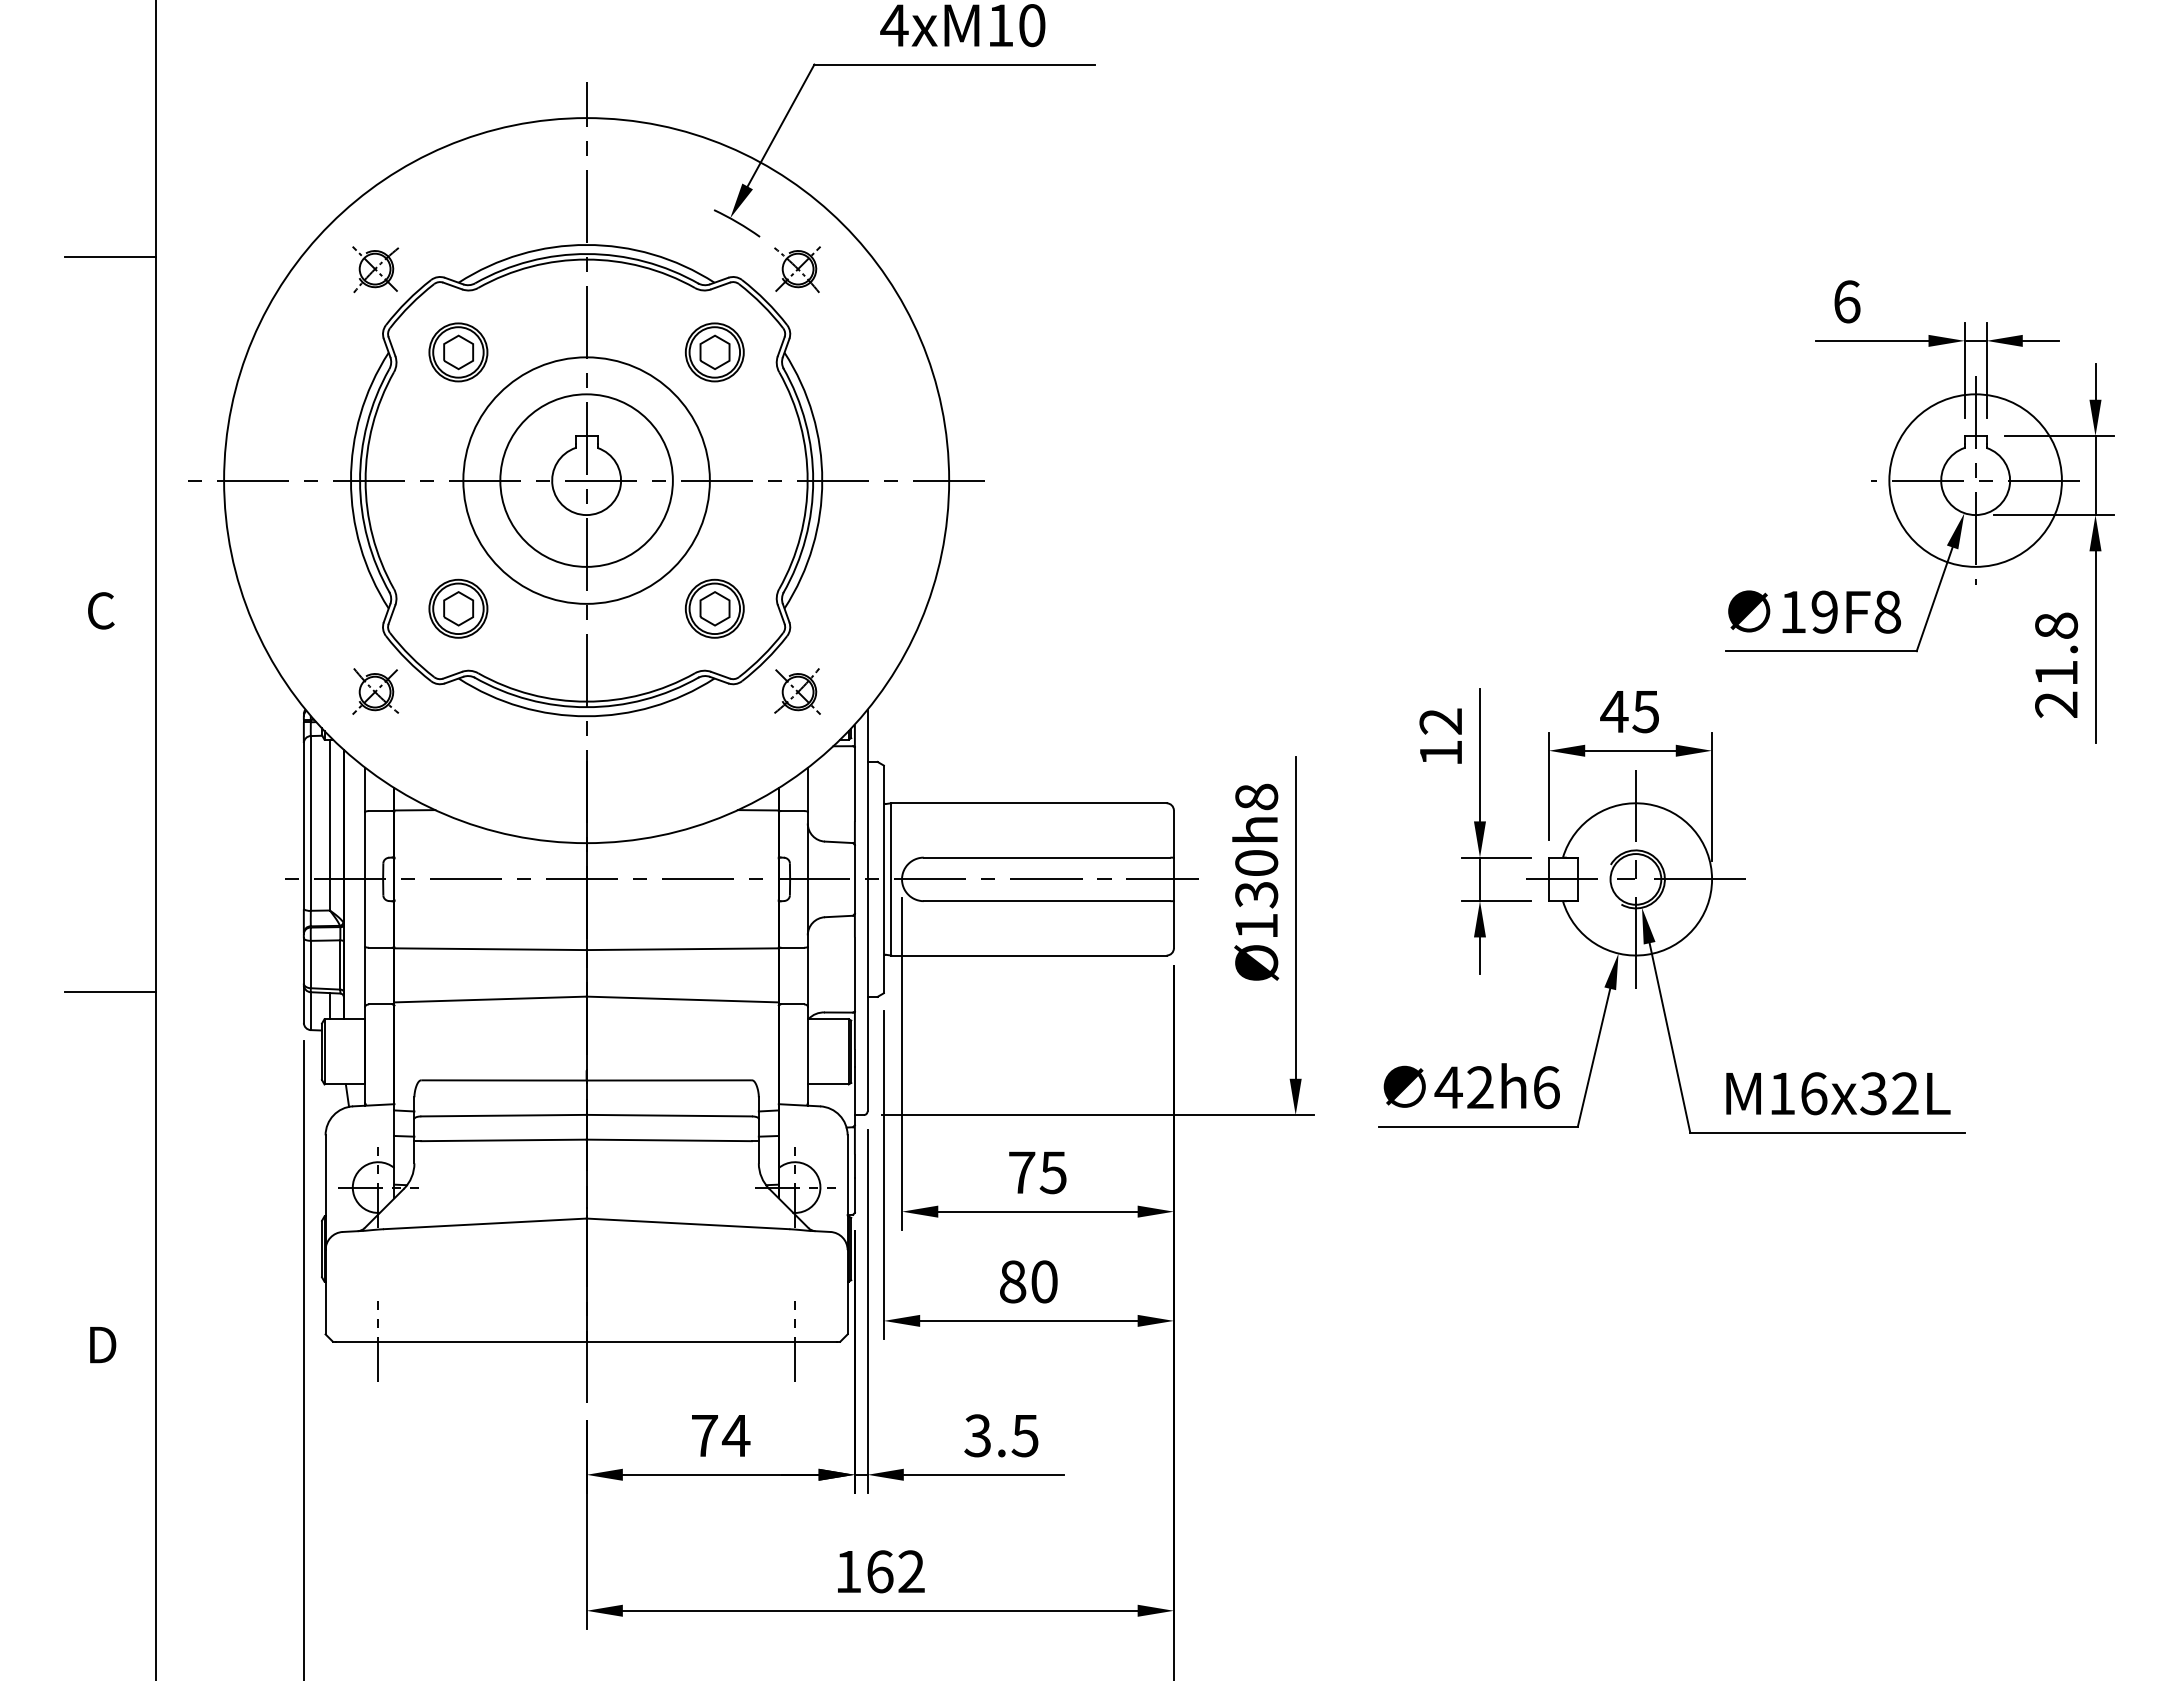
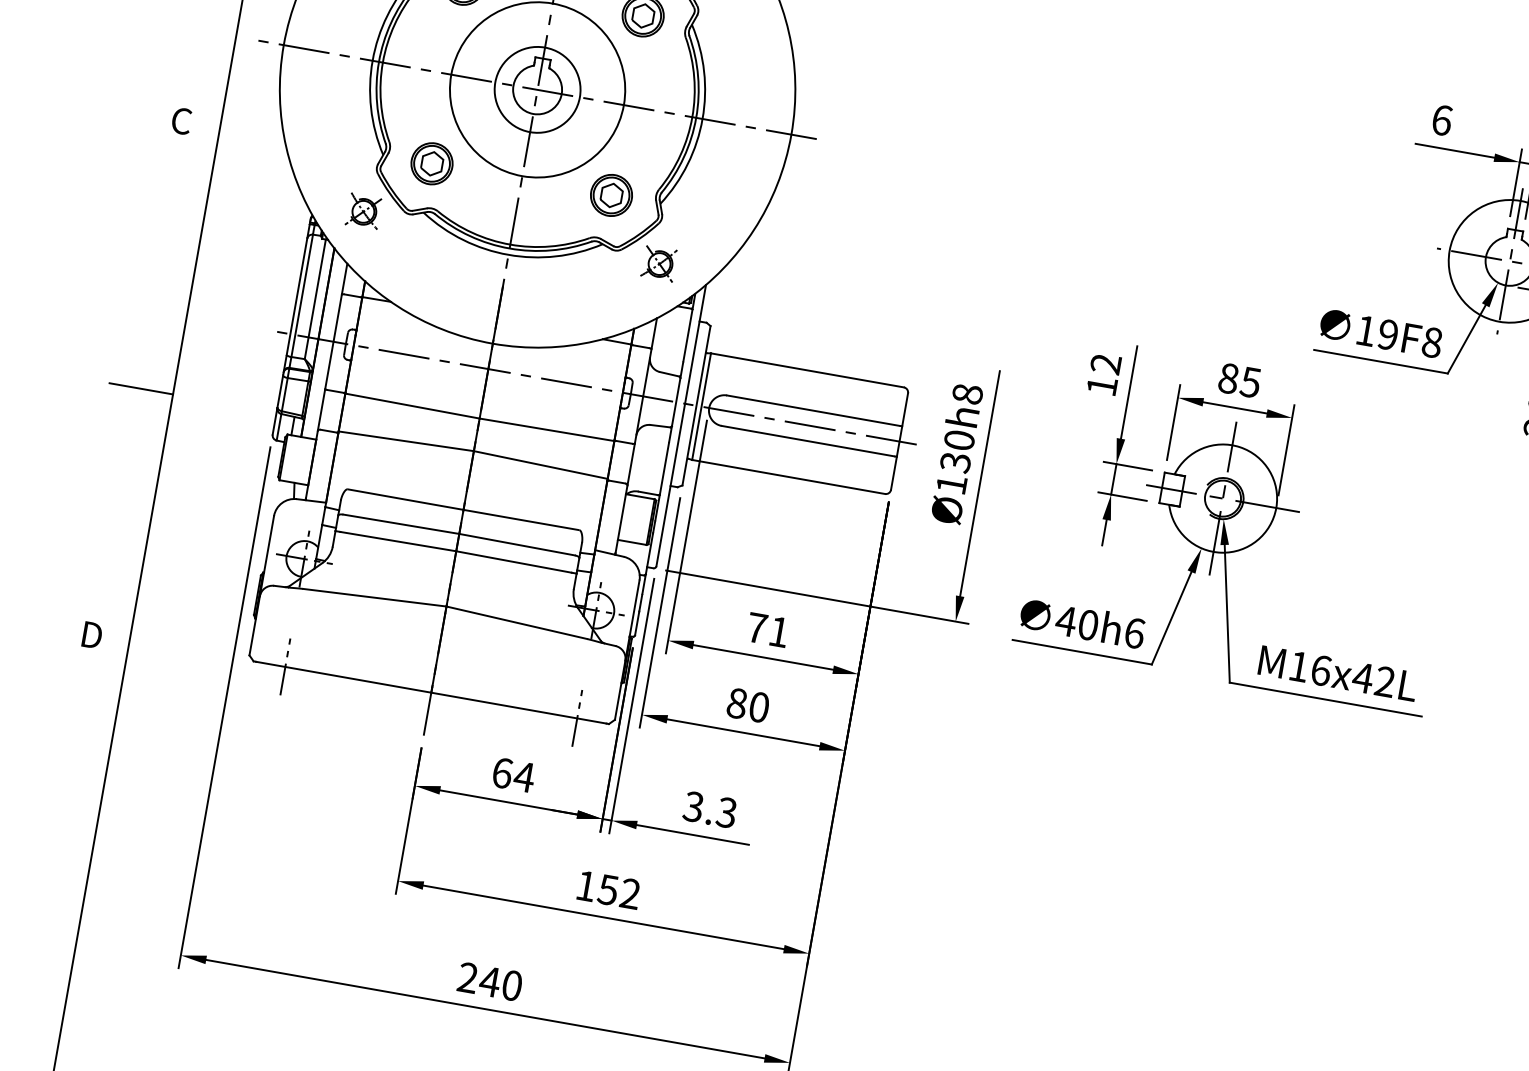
circle: (586, 480) -> (537, 89), size x0.7
text: (1614, 711) -> (1228, 378), 45 -> 85
text: (1480, 1087) -> (1088, 625), 42h6 -> 40h6
text: (1873, 1093) -> (1362, 677), M16x32L -> M16x42L
text: (1052, 1172) -> (778, 631), 75 -> 71
text: (705, 1435) -> (502, 773), 74 -> 64
text: (1024, 1435) -> (726, 812), 3.5 -> 3.3
text: (879, 1571) -> (607, 889), 162 -> 152

